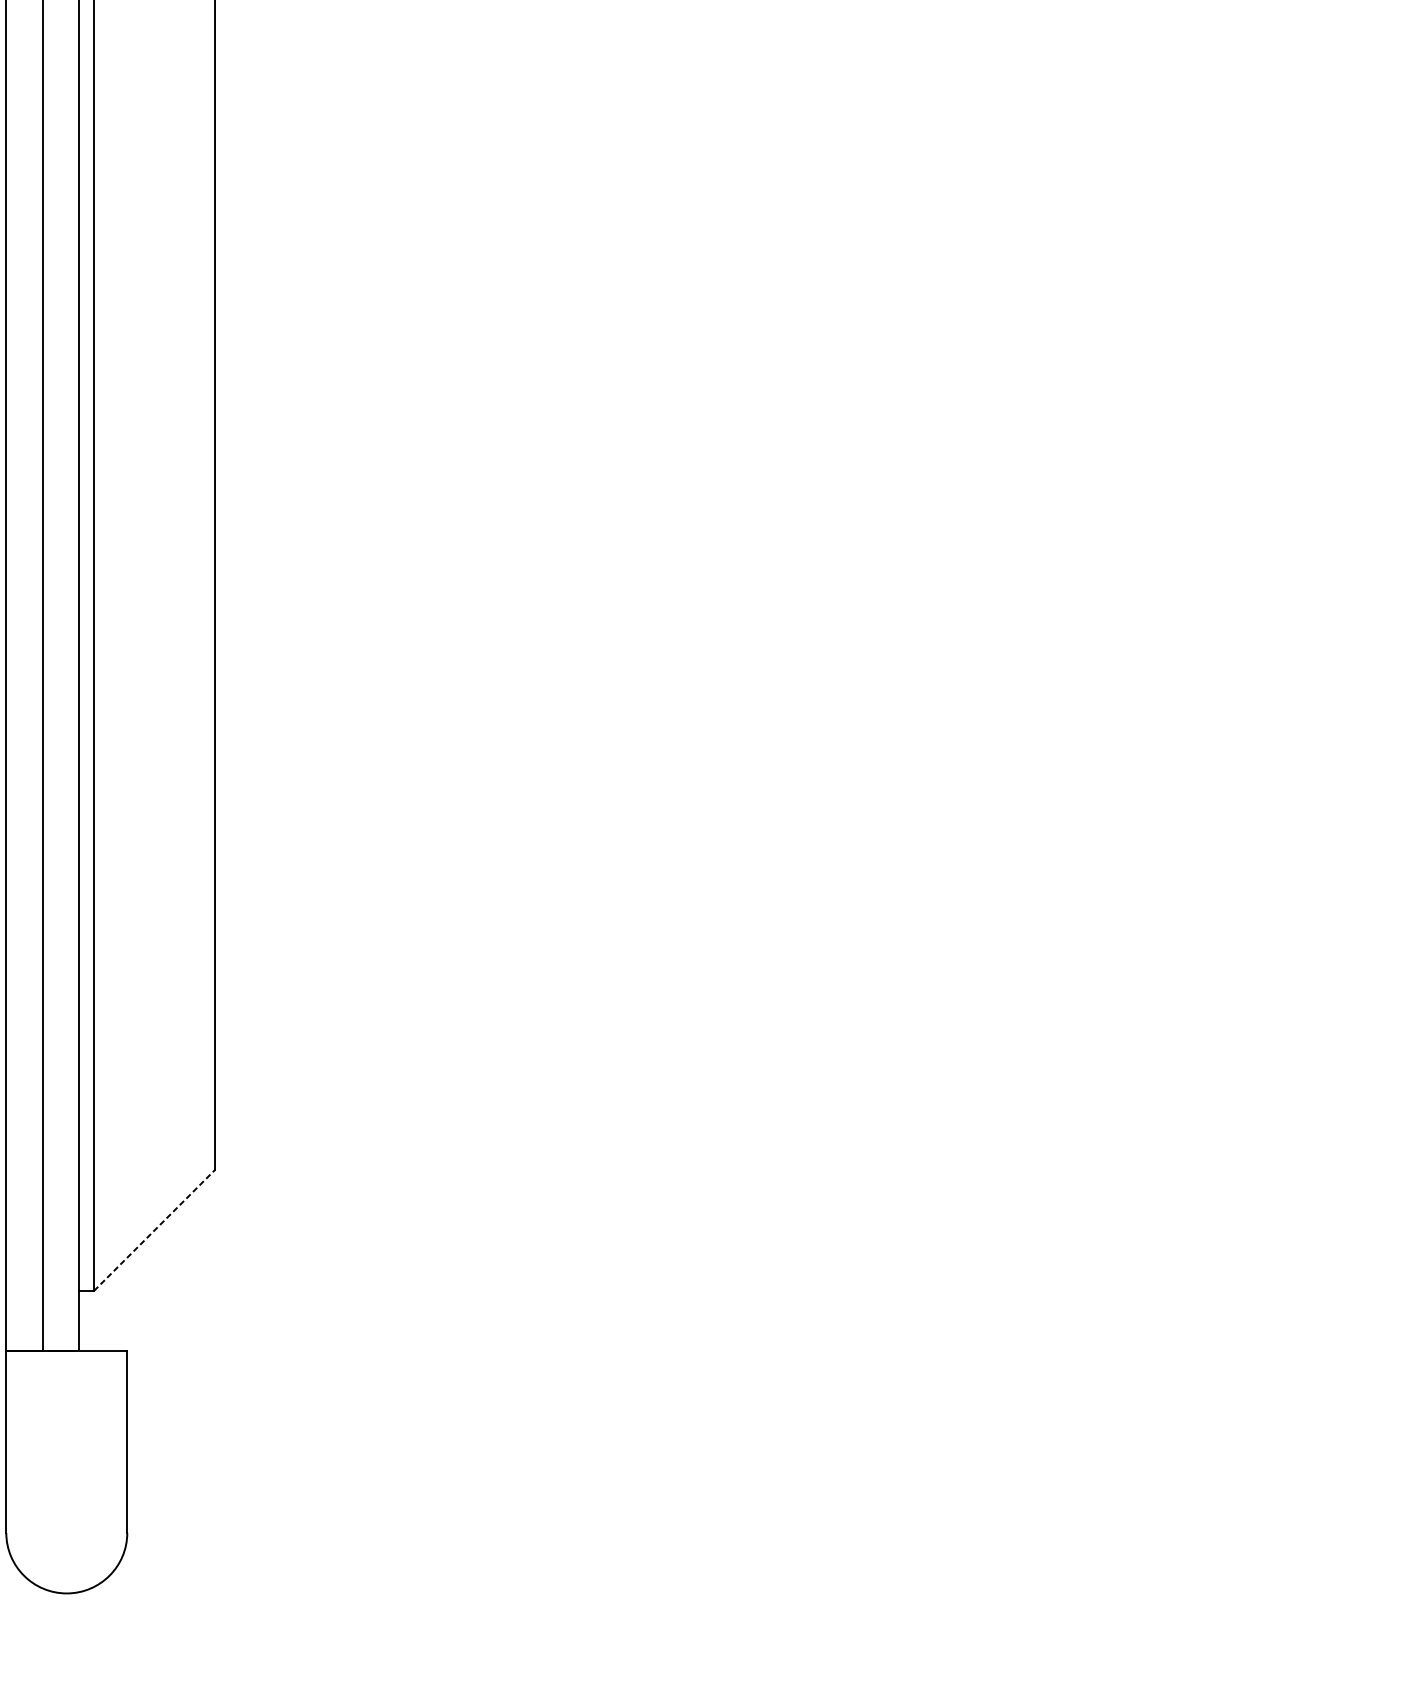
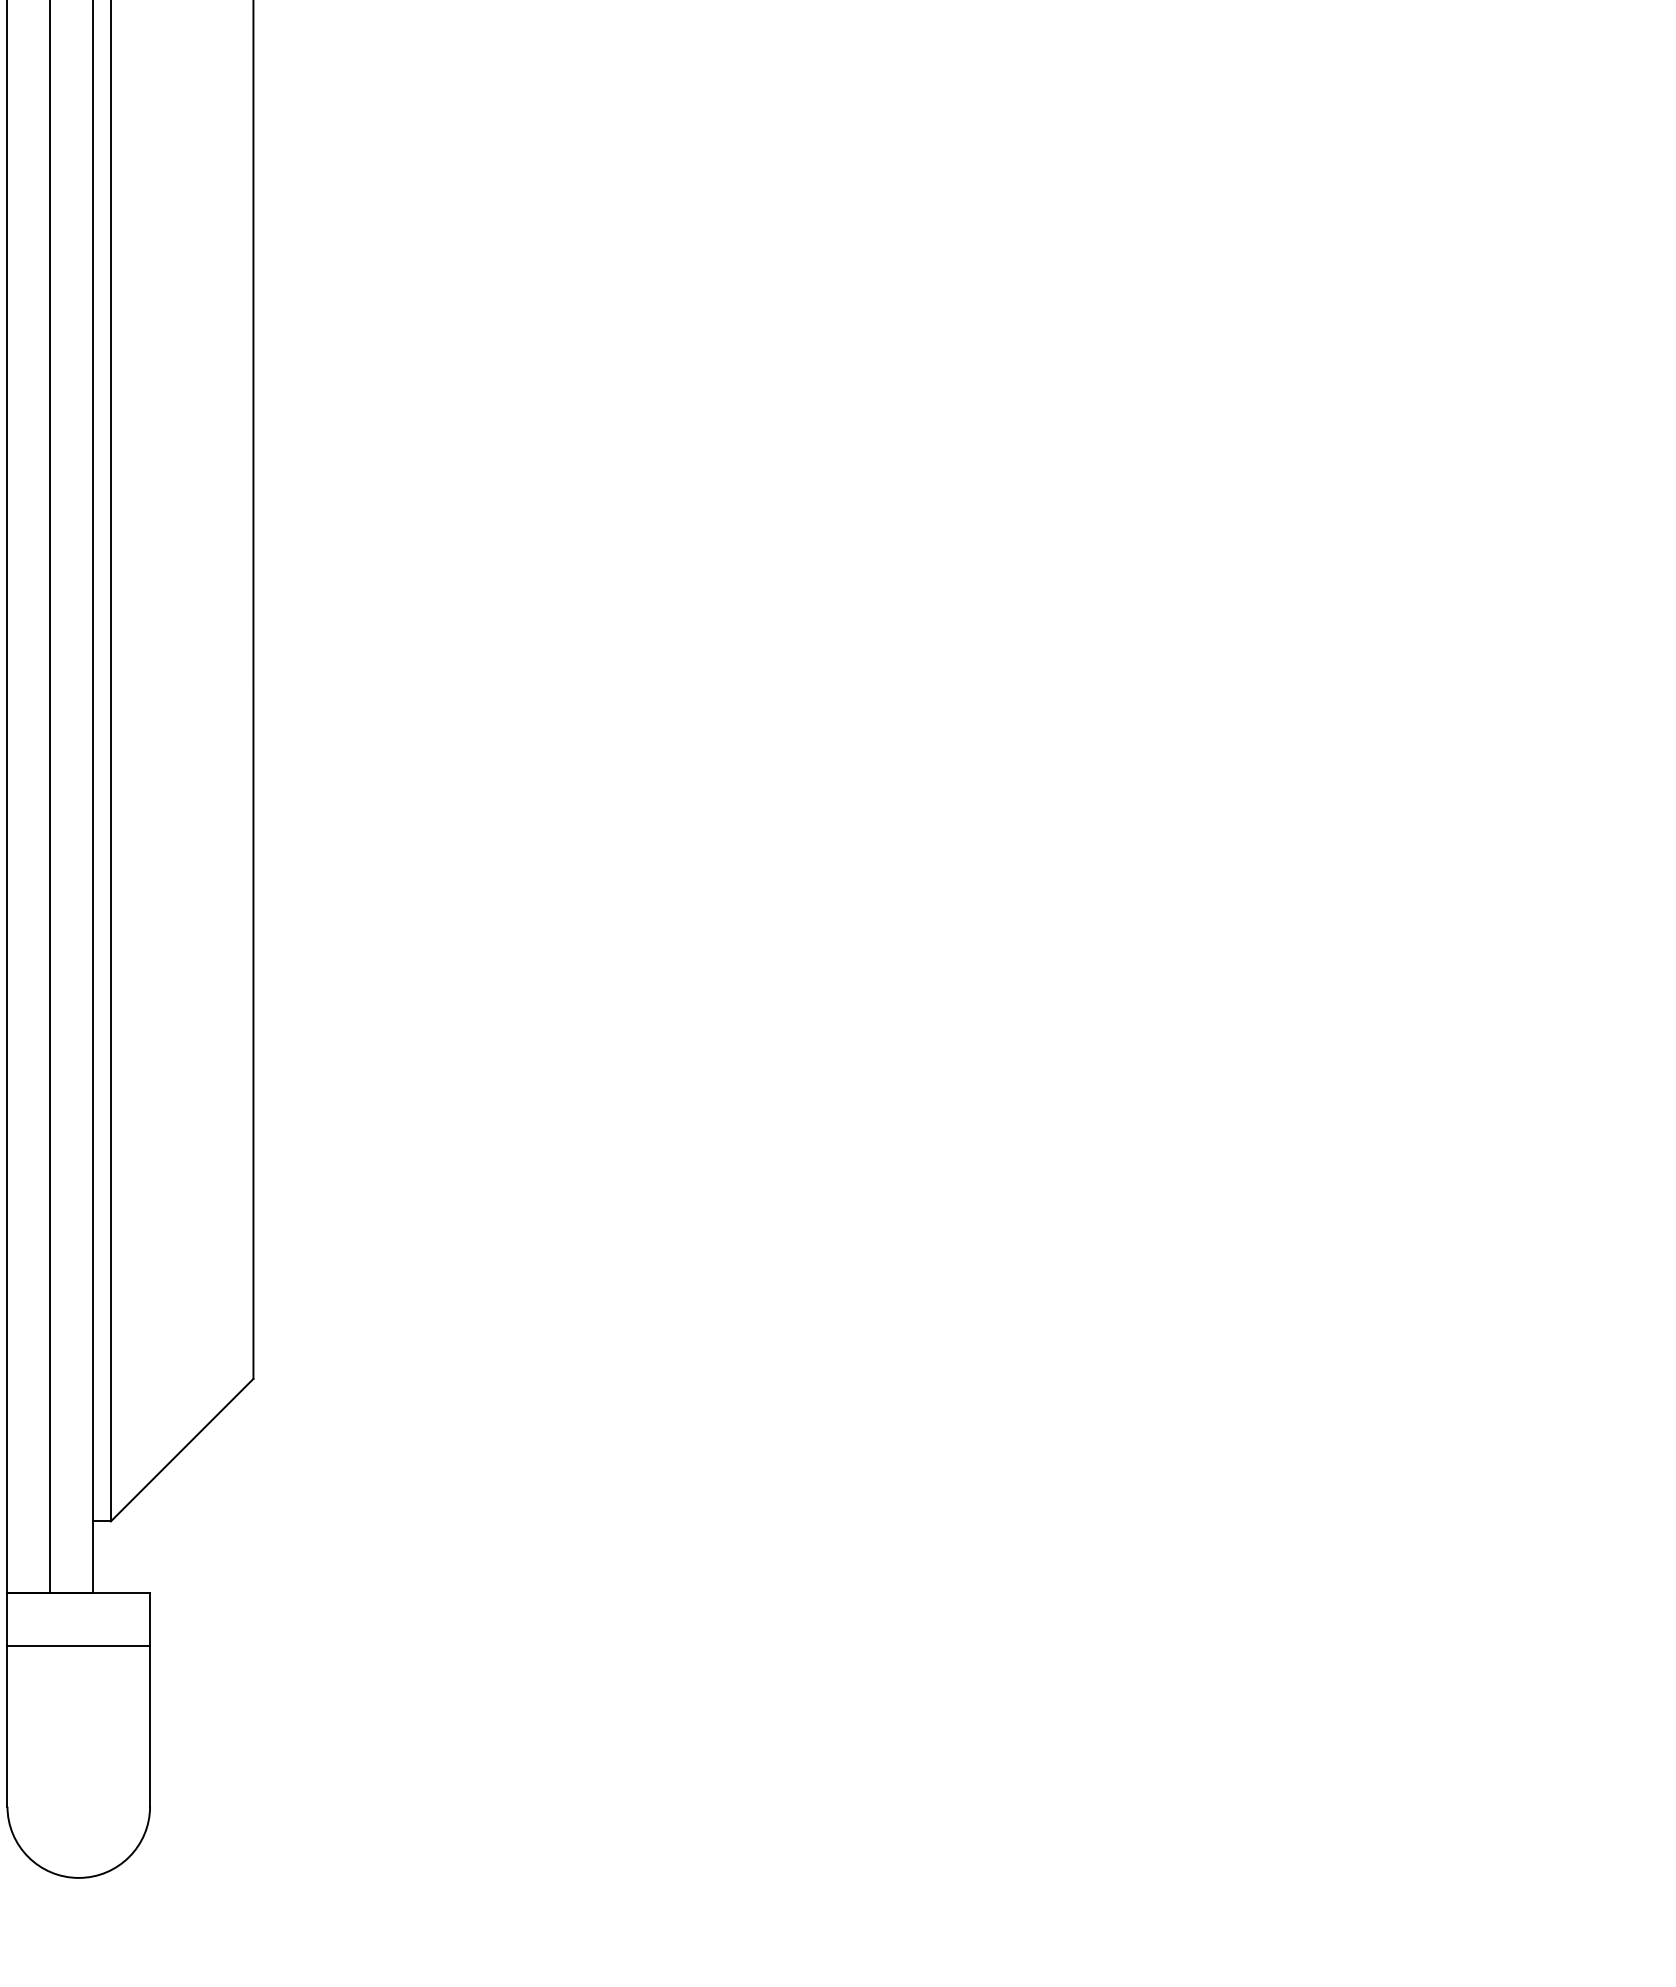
line: (154, 1230) -> (182, 1450), dashed -> solid
line: (66, 1397) -> (78, 1646), added

